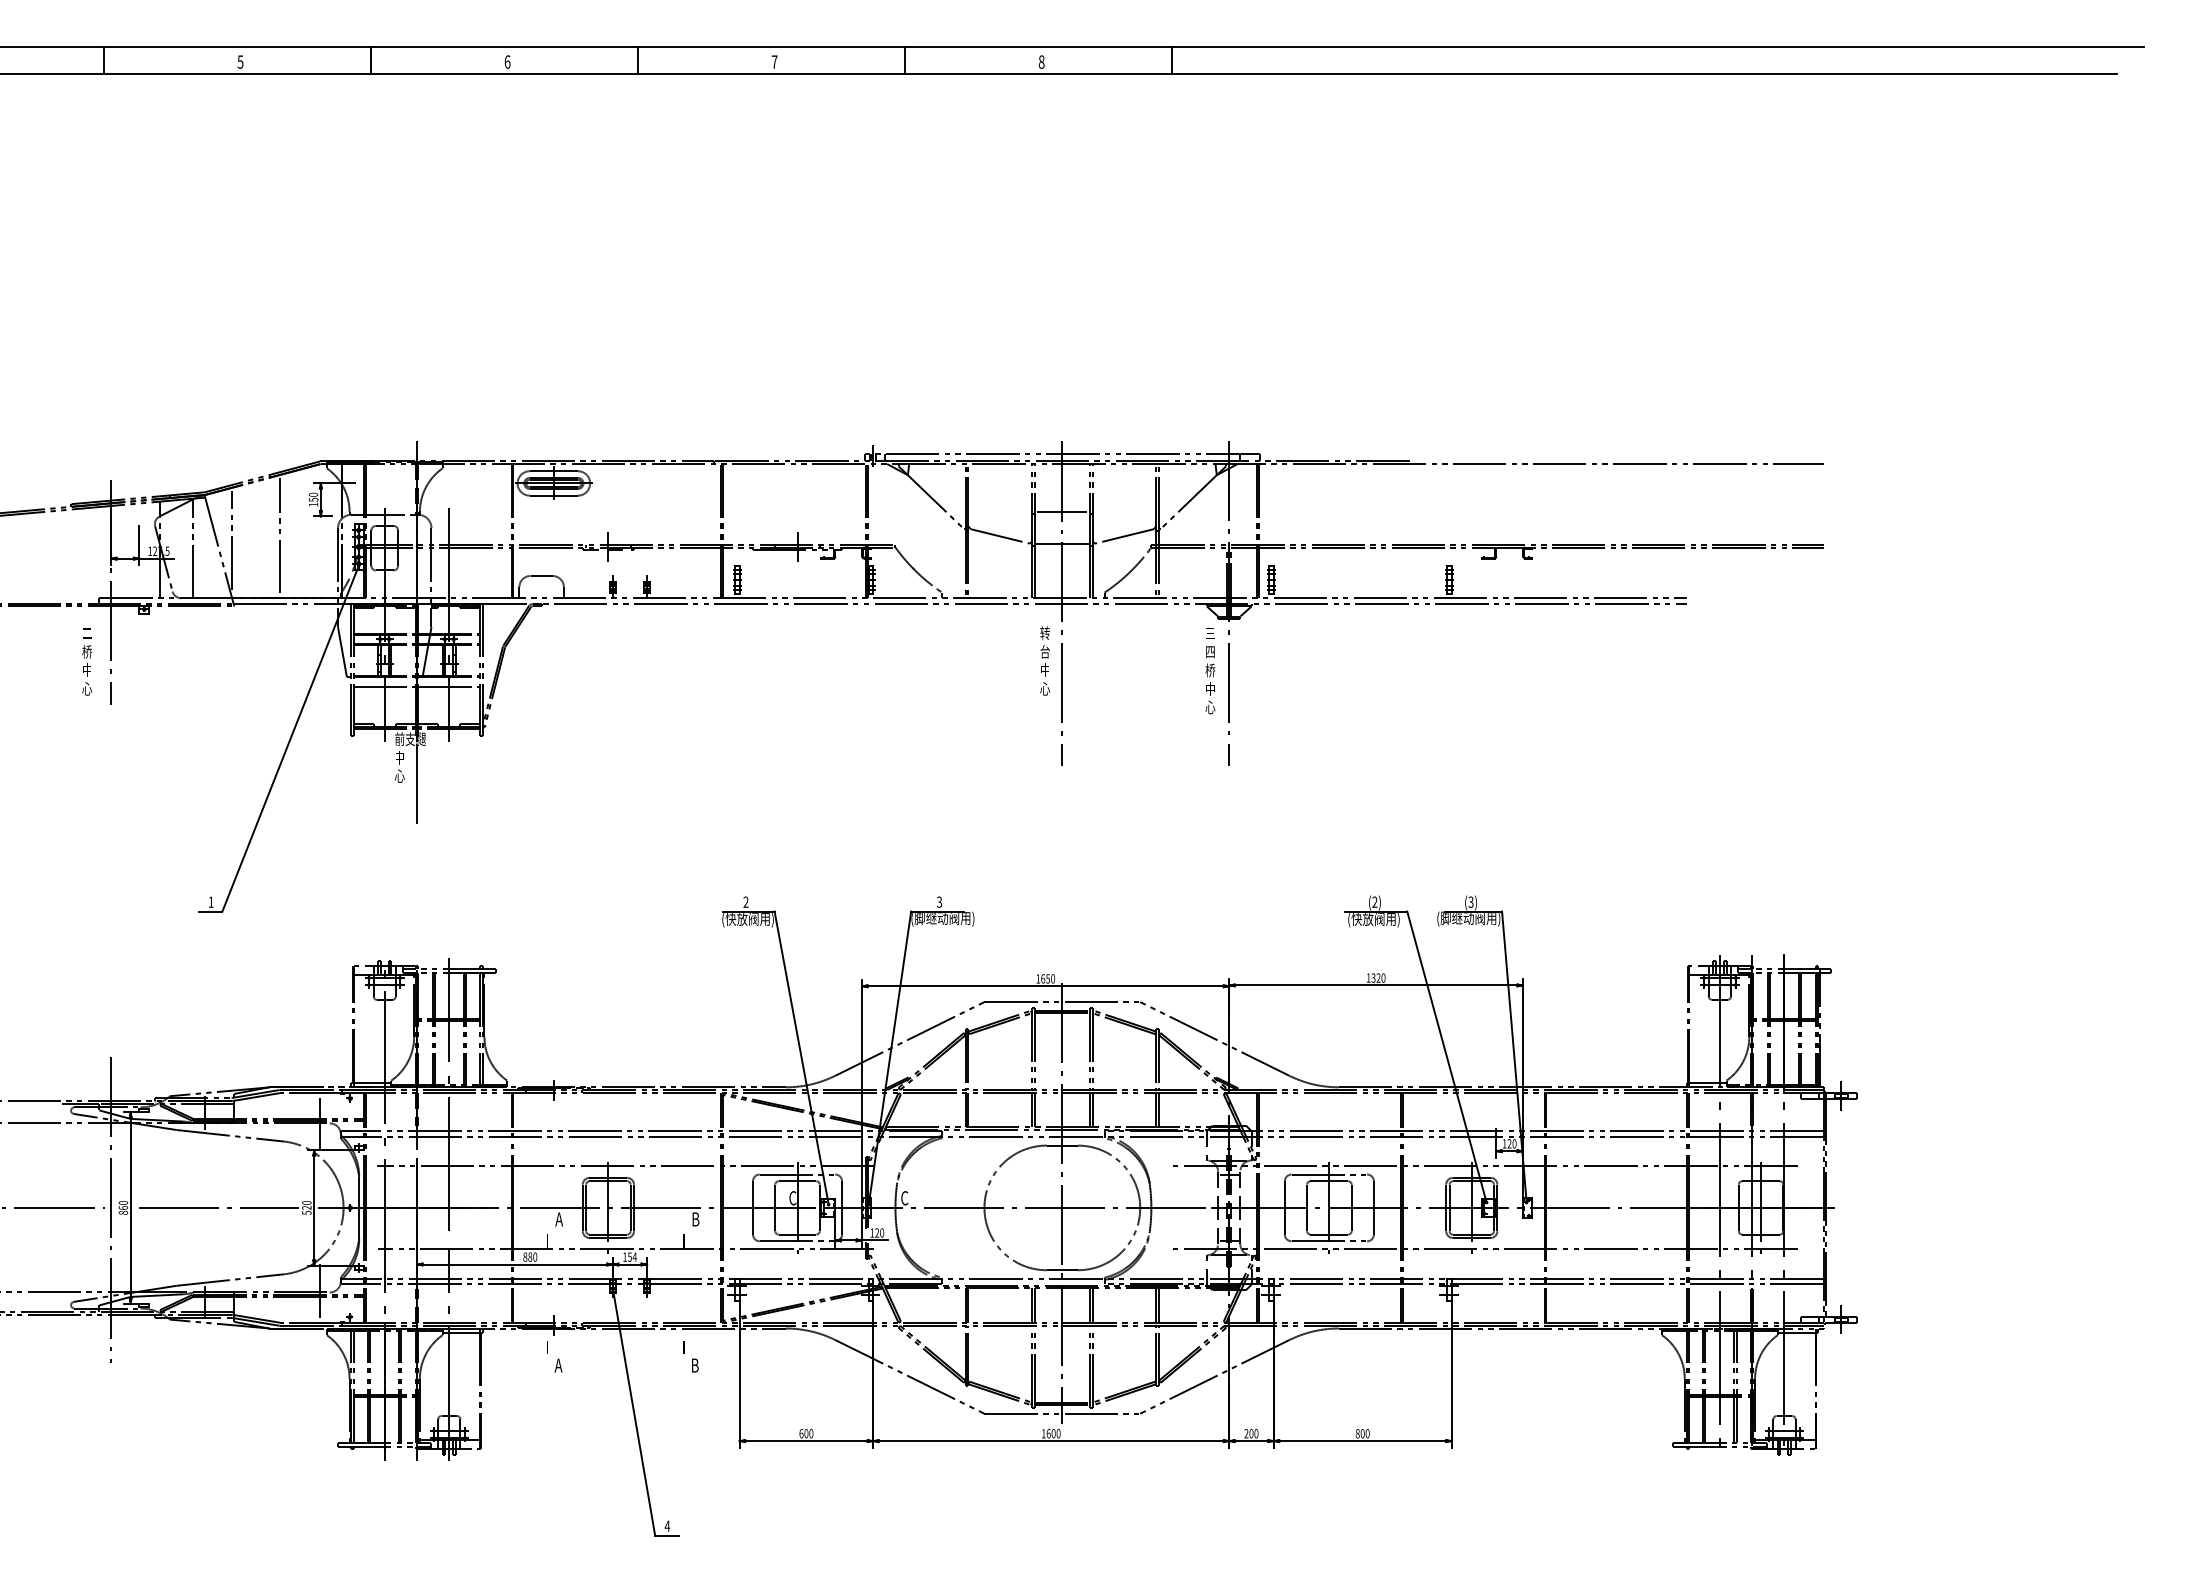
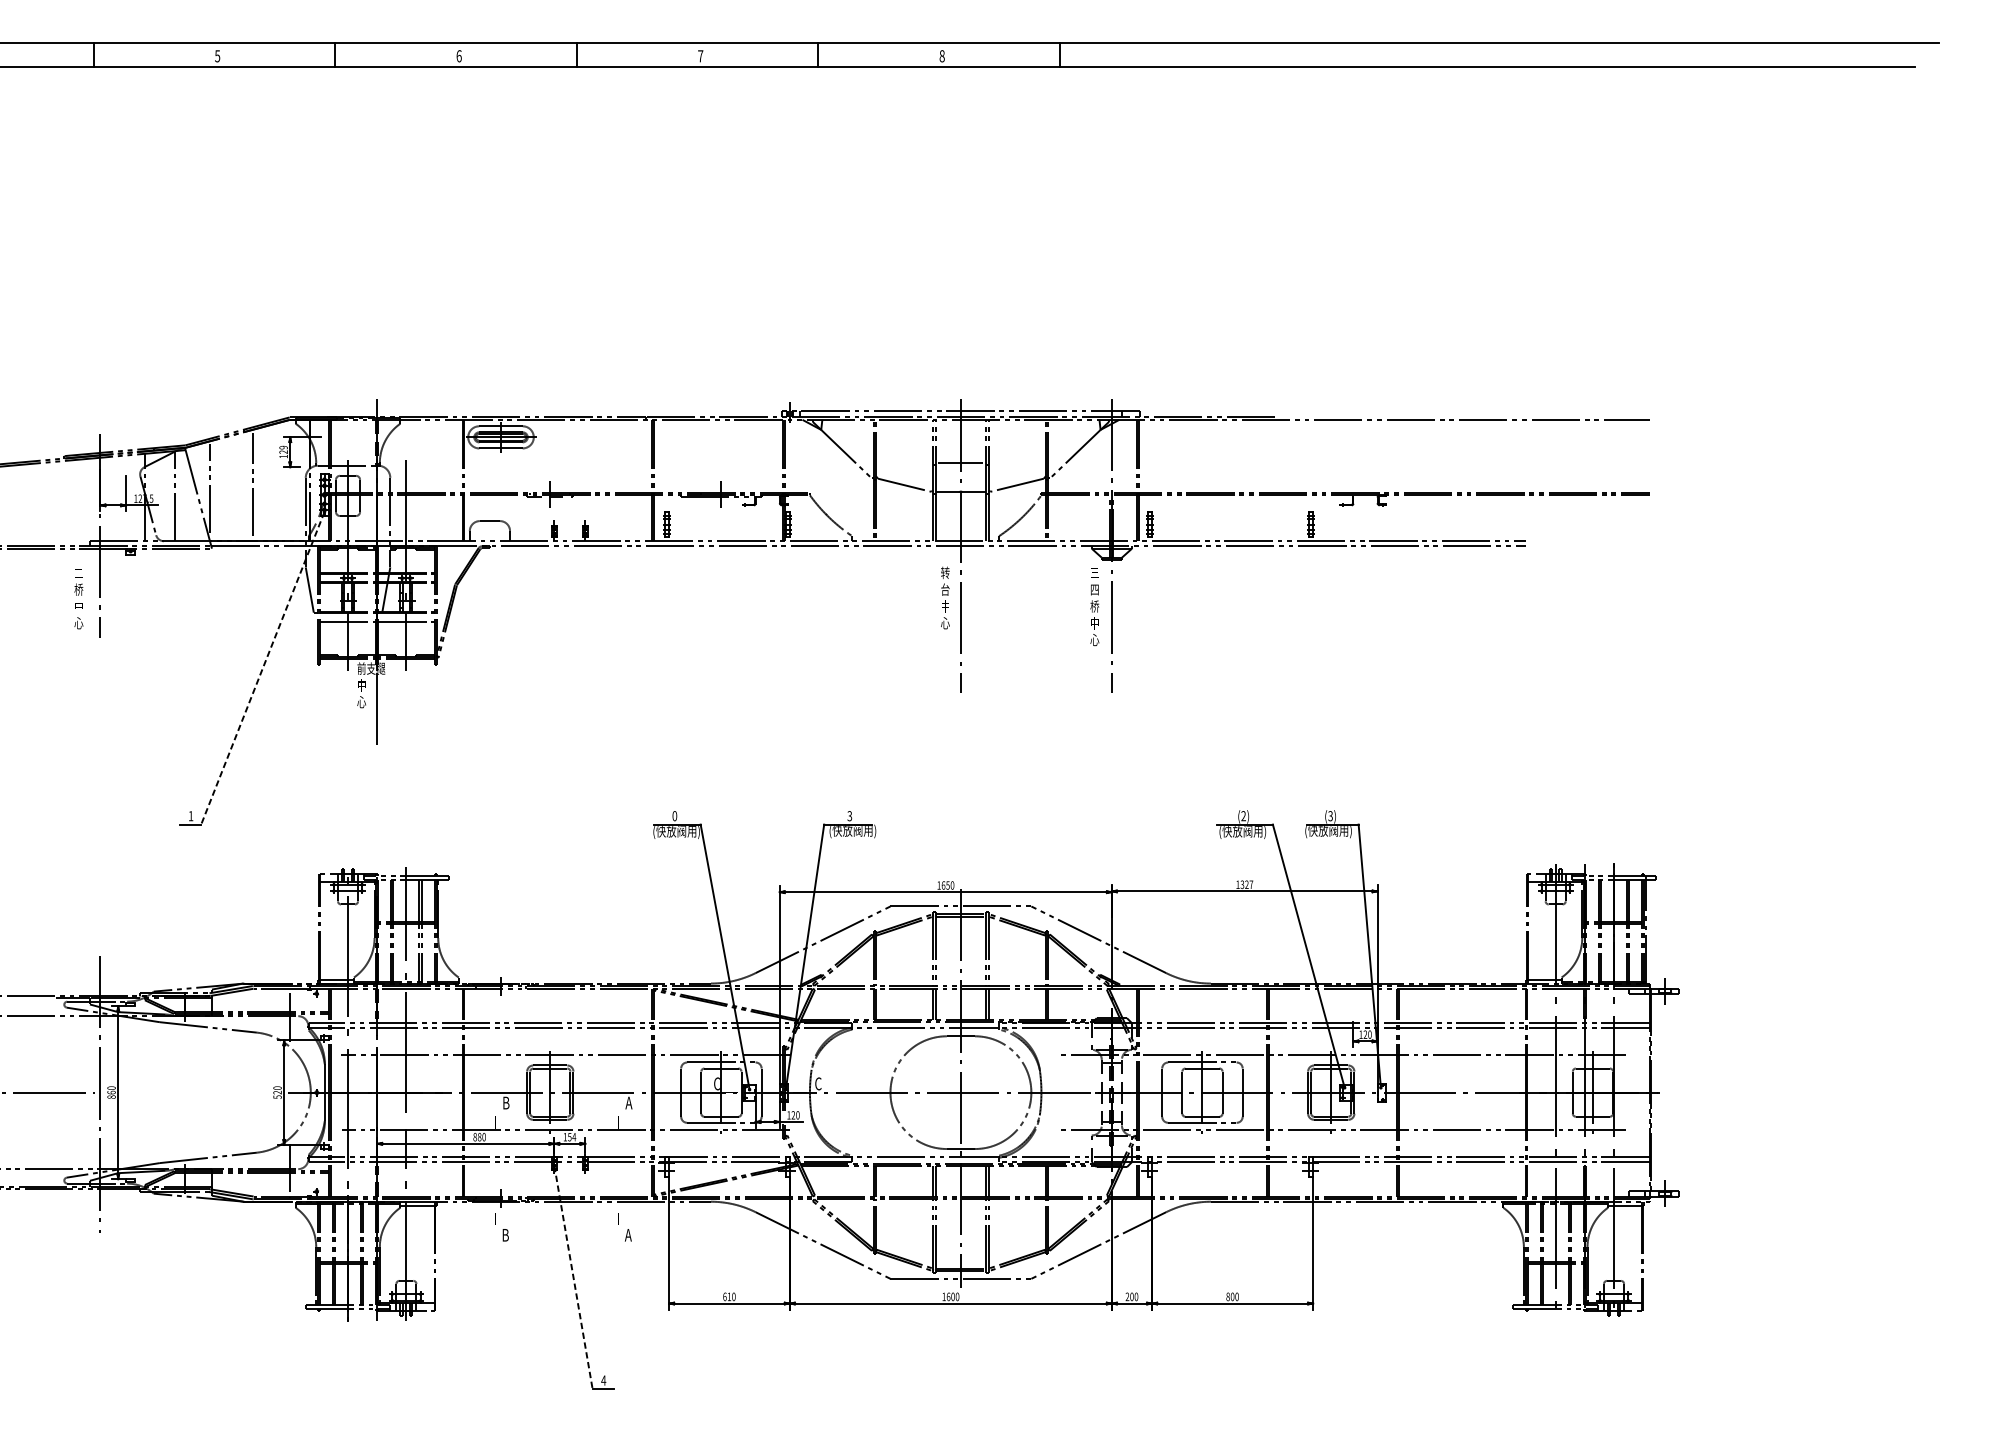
text: (313, 496) -> (283, 449), 150 -> 129
line: (290, 738) -> (262, 668), solid -> dashed
text: (745, 901) -> (674, 815), 2 -> 0
text: (942, 918) -> (852, 830), (脚继动阀用) -> (快放阀用)
text: (1468, 918) -> (1328, 830), (脚继动阀用) -> (快放阀用)
text: (1383, 977) -> (1251, 884), 1320 -> 1327
line: (219, 1207) -> (198, 1092), removed
text: (559, 1219) -> (506, 1103), A -> B
text: (695, 1219) -> (629, 1103), B -> A
text: (558, 1365) -> (505, 1235), A -> B
text: (694, 1365) -> (628, 1235), B -> A
line: (634, 1412) -> (573, 1277), solid -> dashed
text: (806, 1433) -> (729, 1296), 600 -> 610

